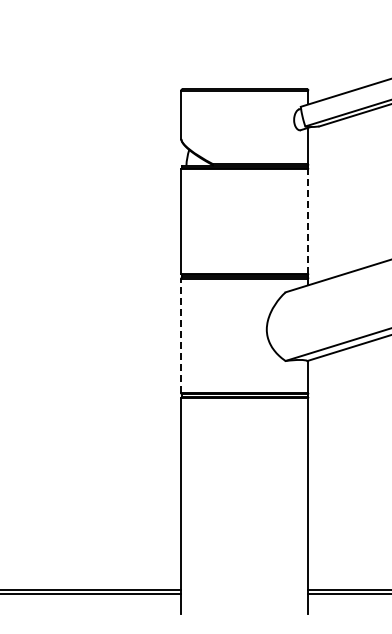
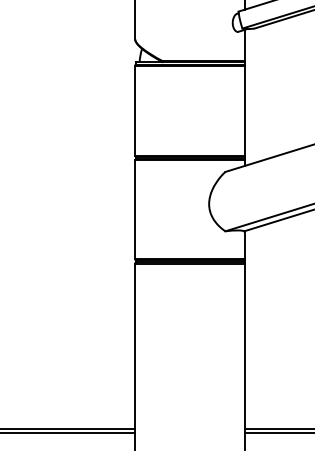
line: (308, 221) -> (245, 110), dashed -> solid
line: (181, 335) -> (135, 209), dashed -> solid

